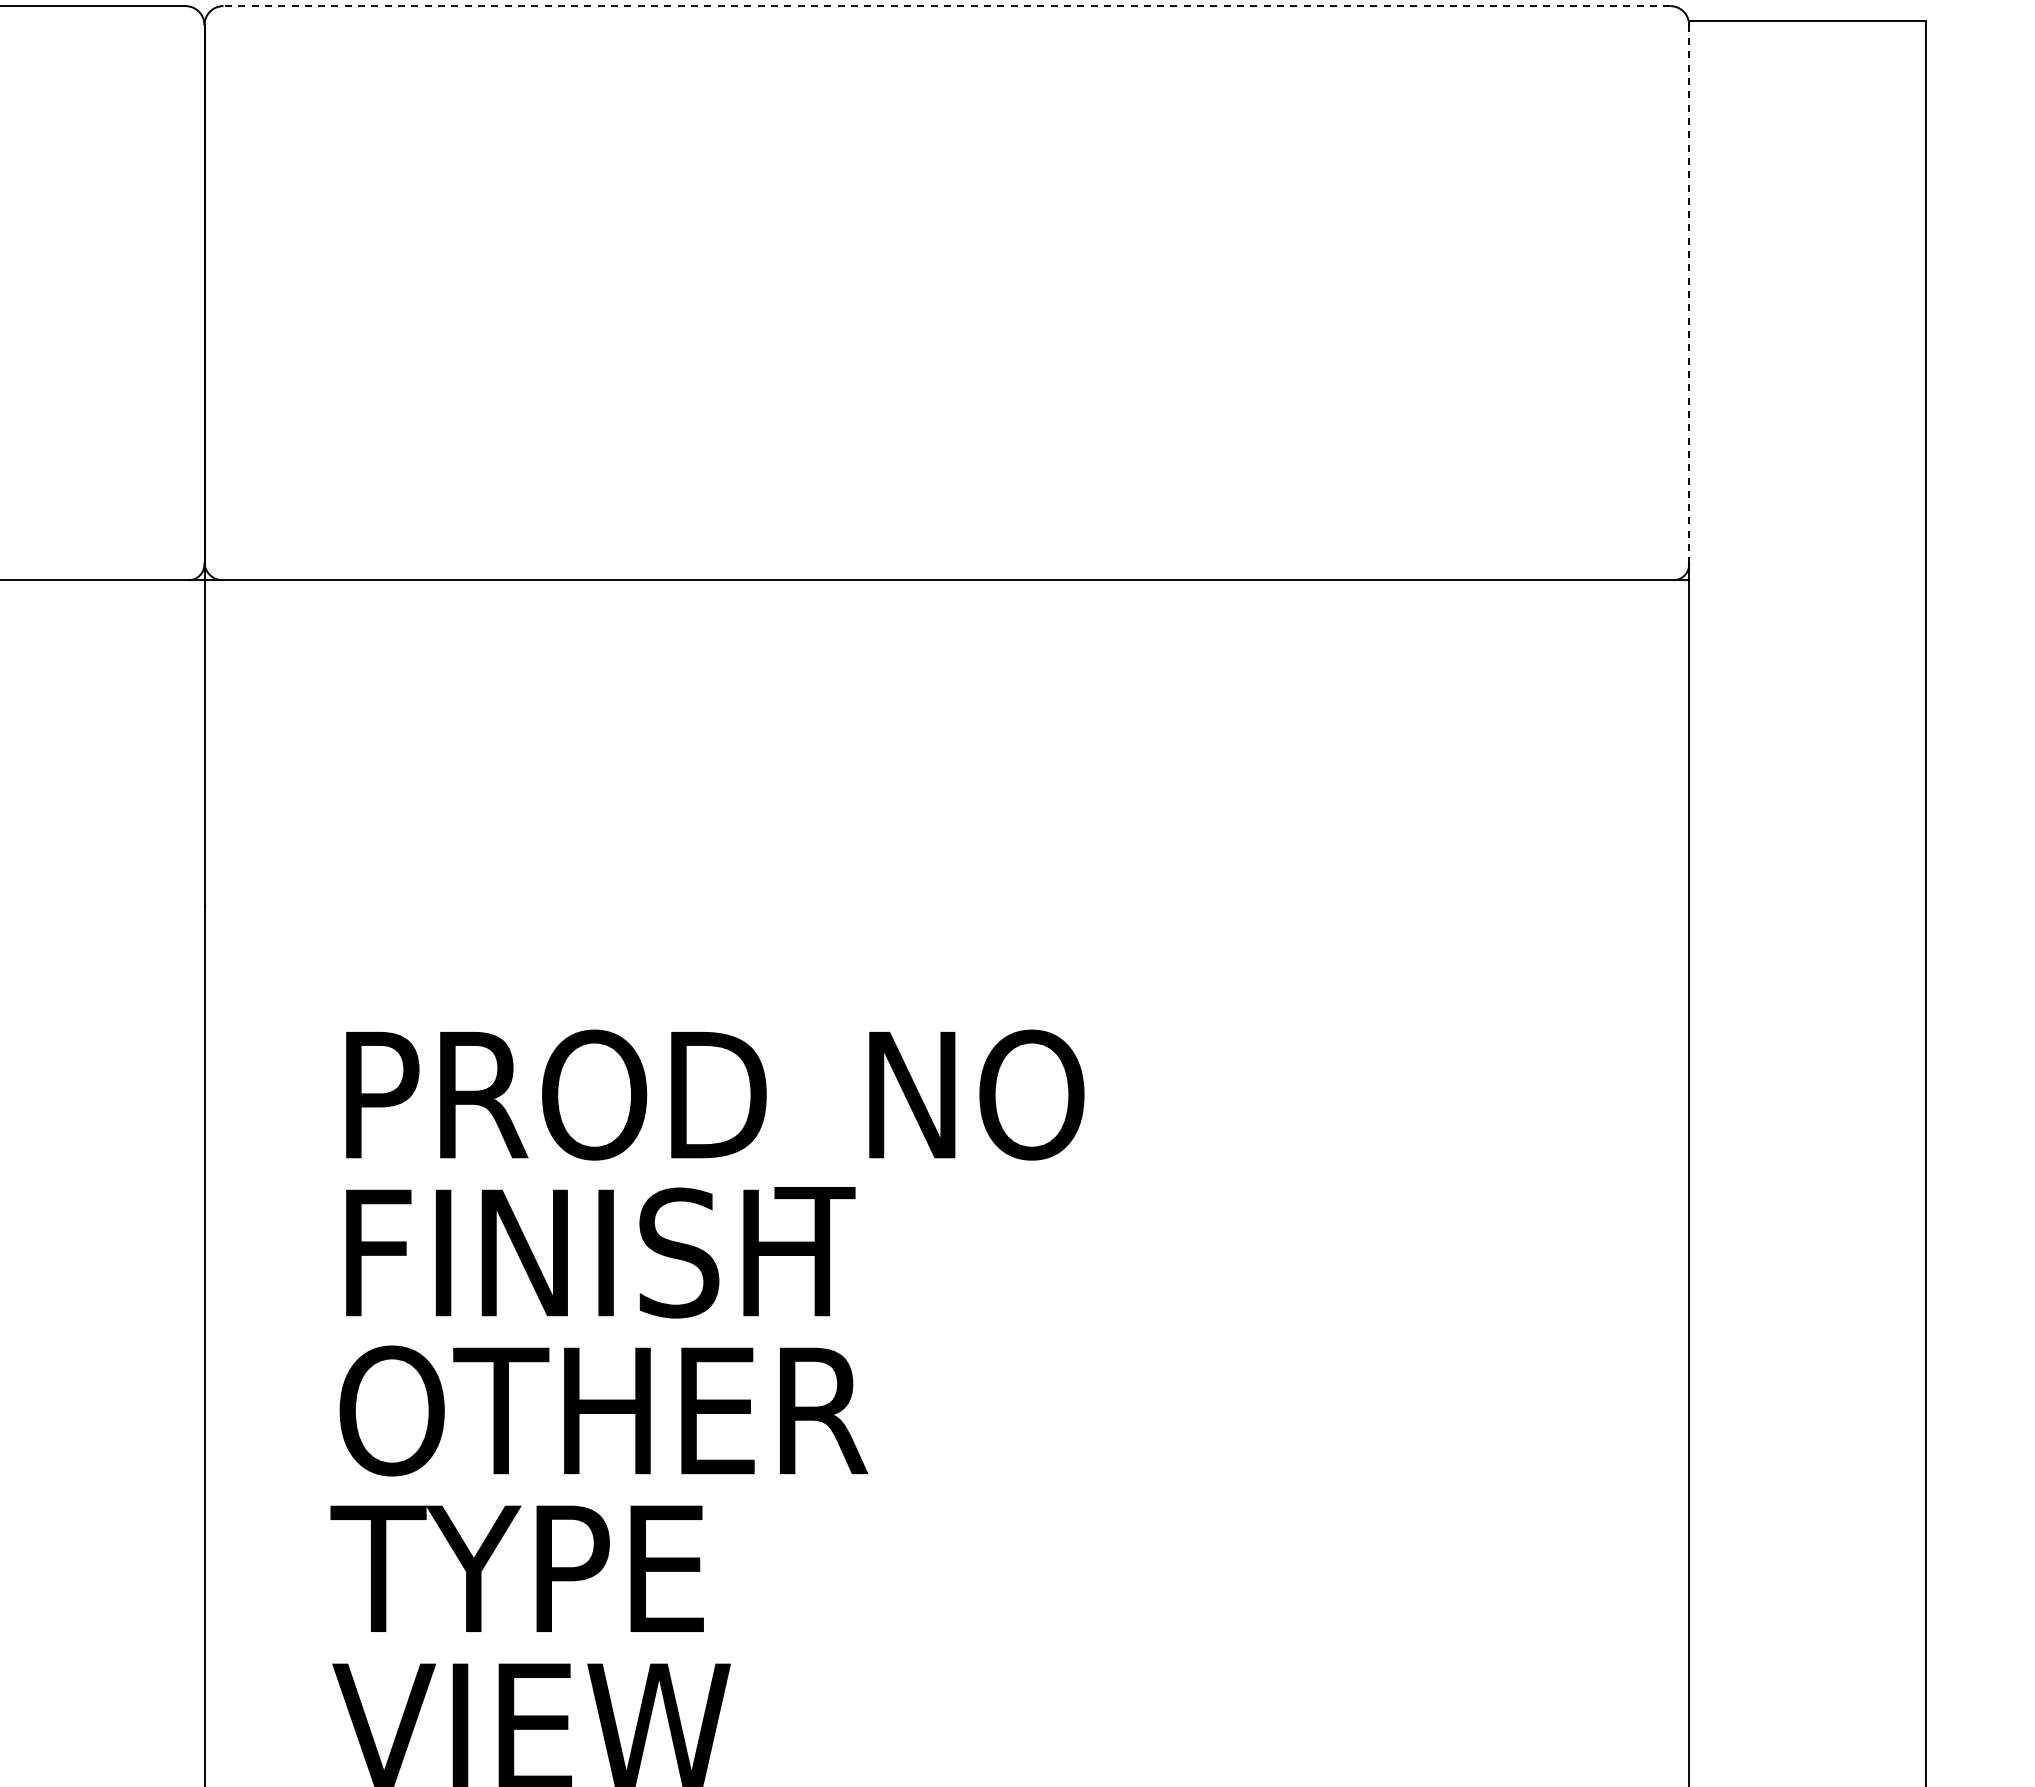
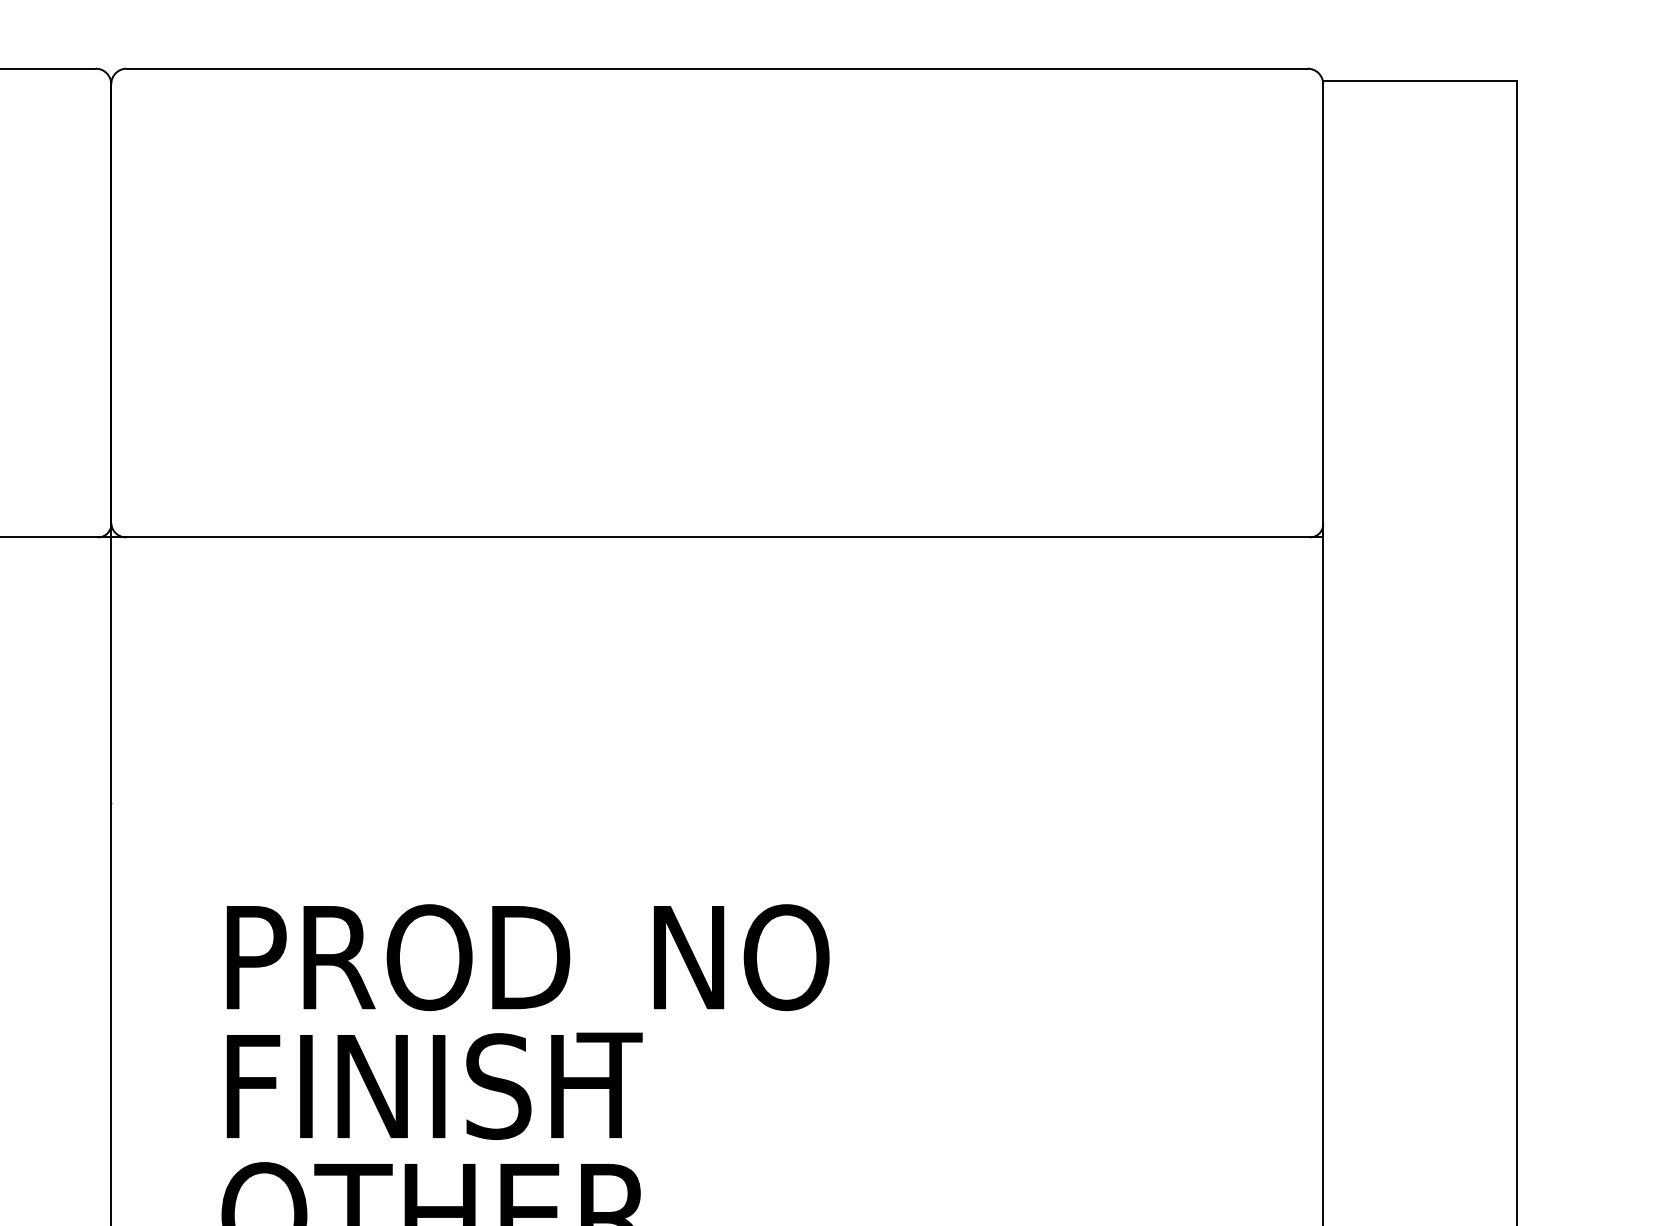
line: (946, 6) -> (716, 69), dashed -> solid
line: (1689, 294) -> (1323, 304), dashed -> solid

